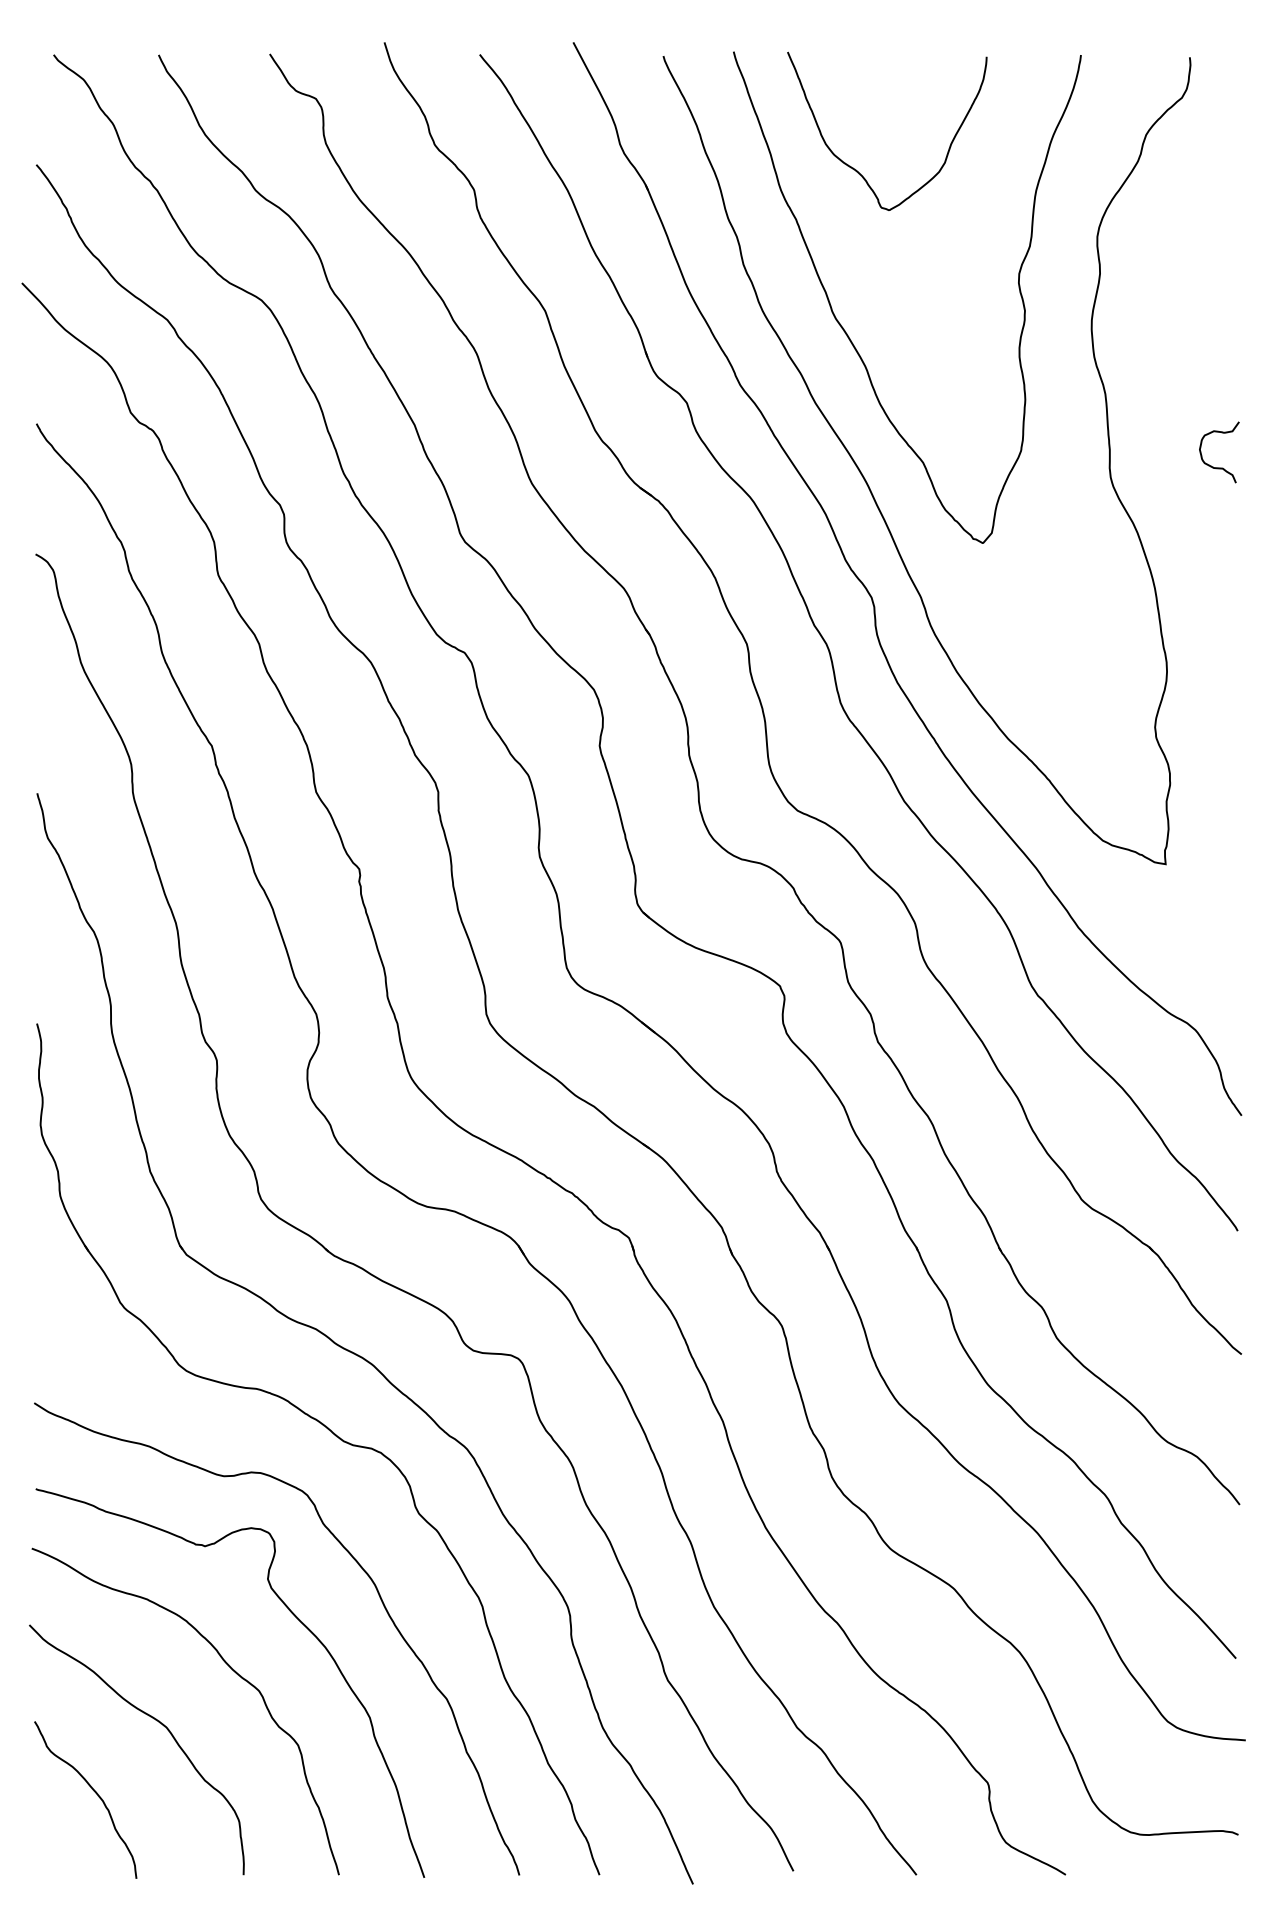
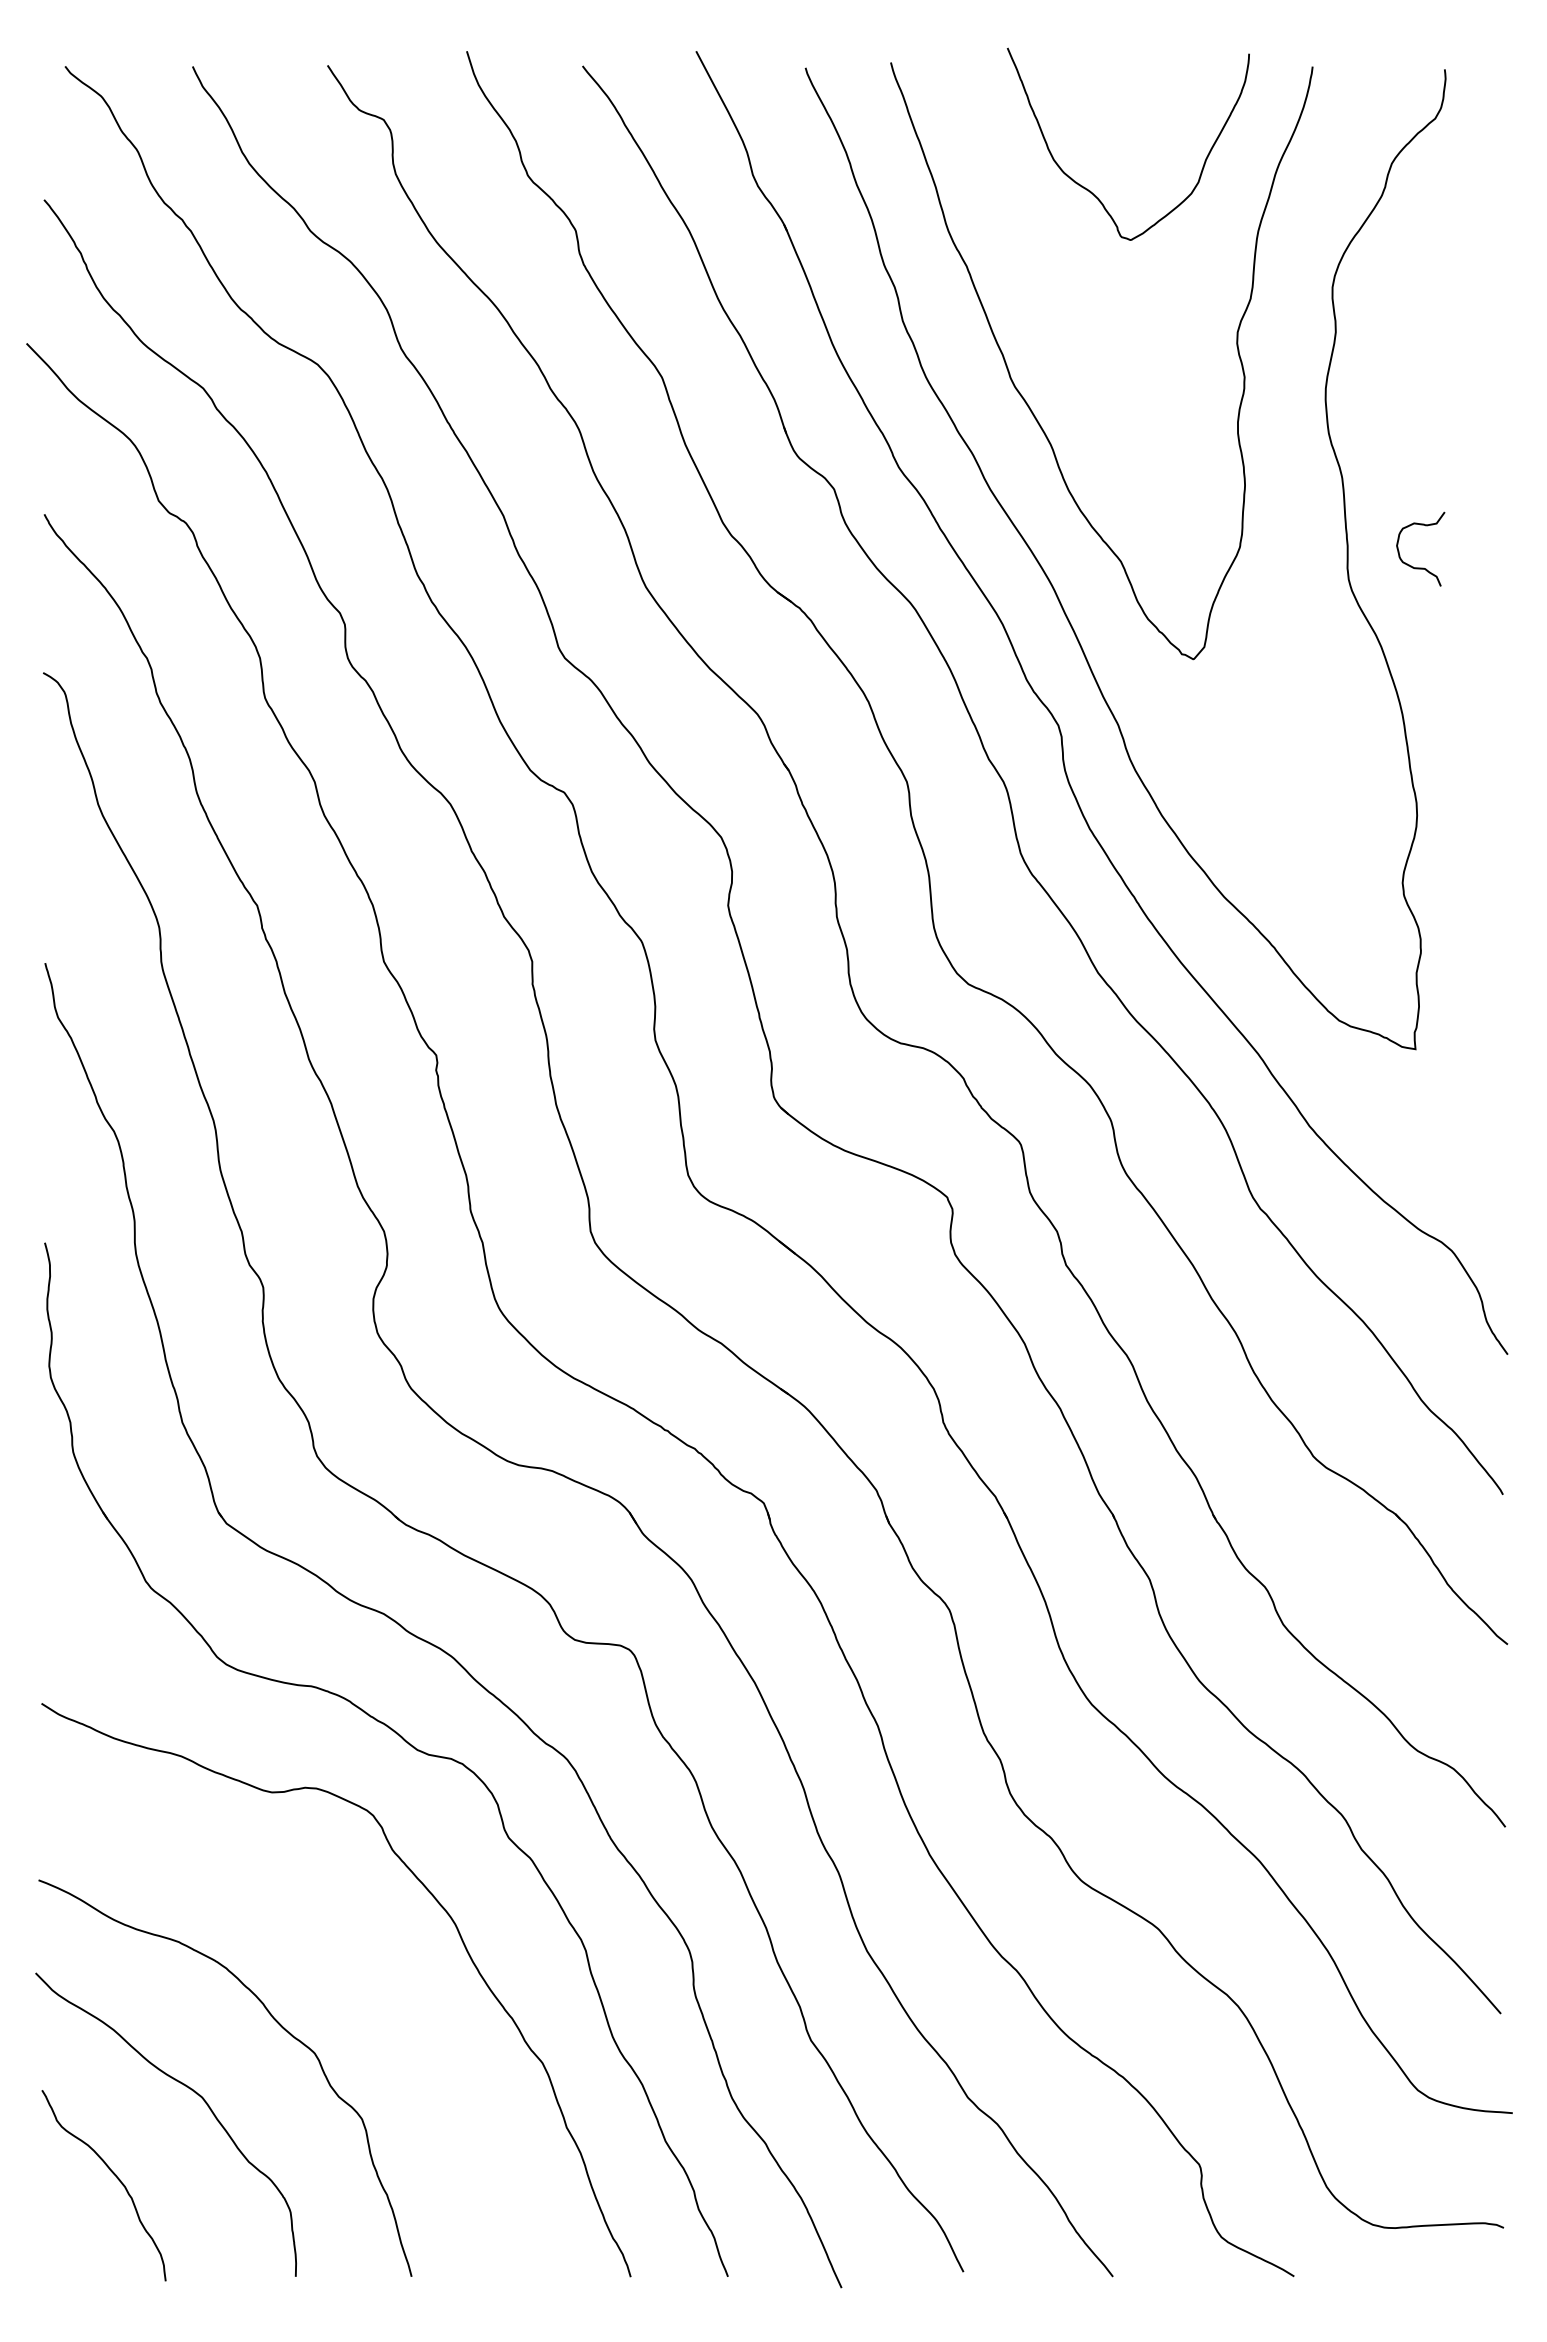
curve: (856, 169) -> (1090, 190), moved
curve: (1219, 467) -> (1420, 567), moved
curve: (295, 1617) -> (358, 1963), removed

